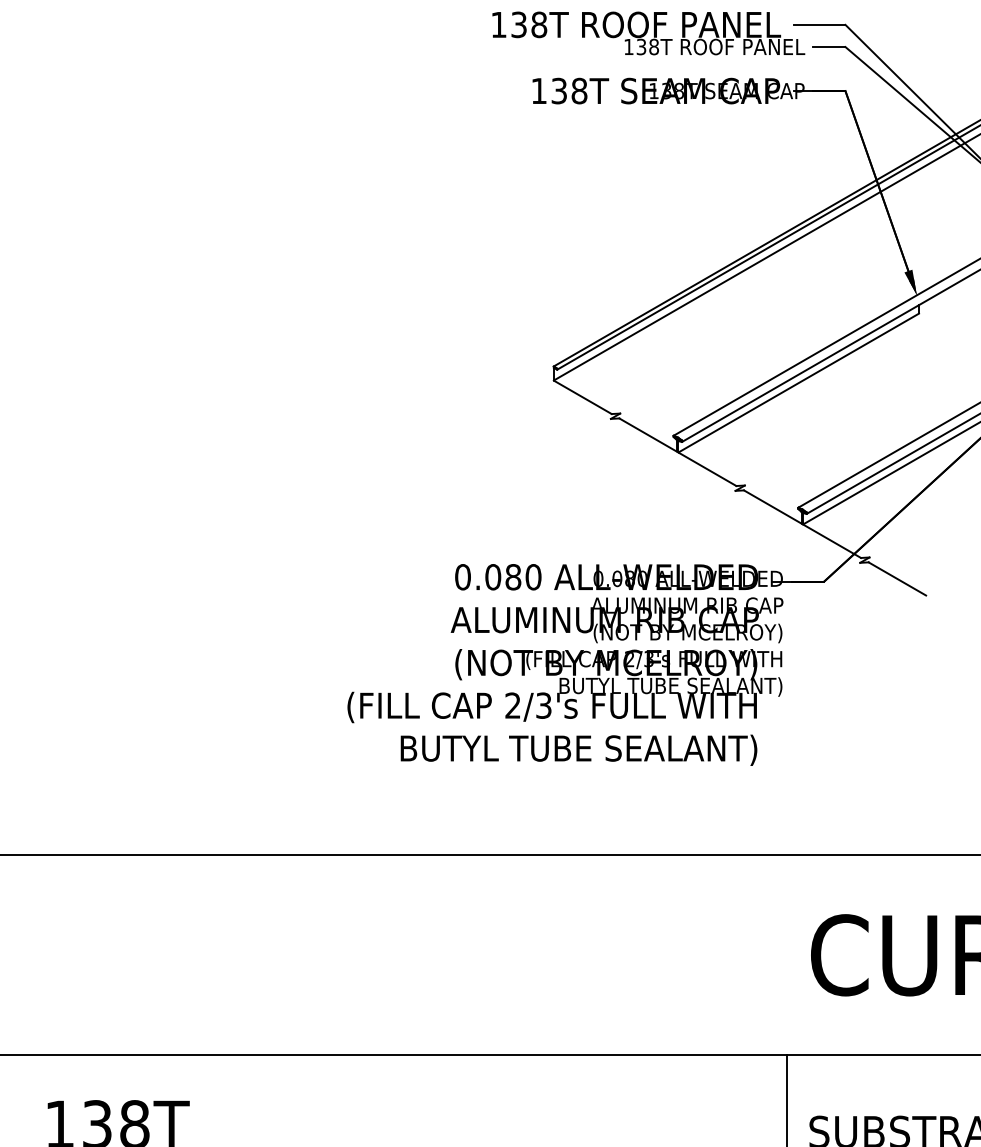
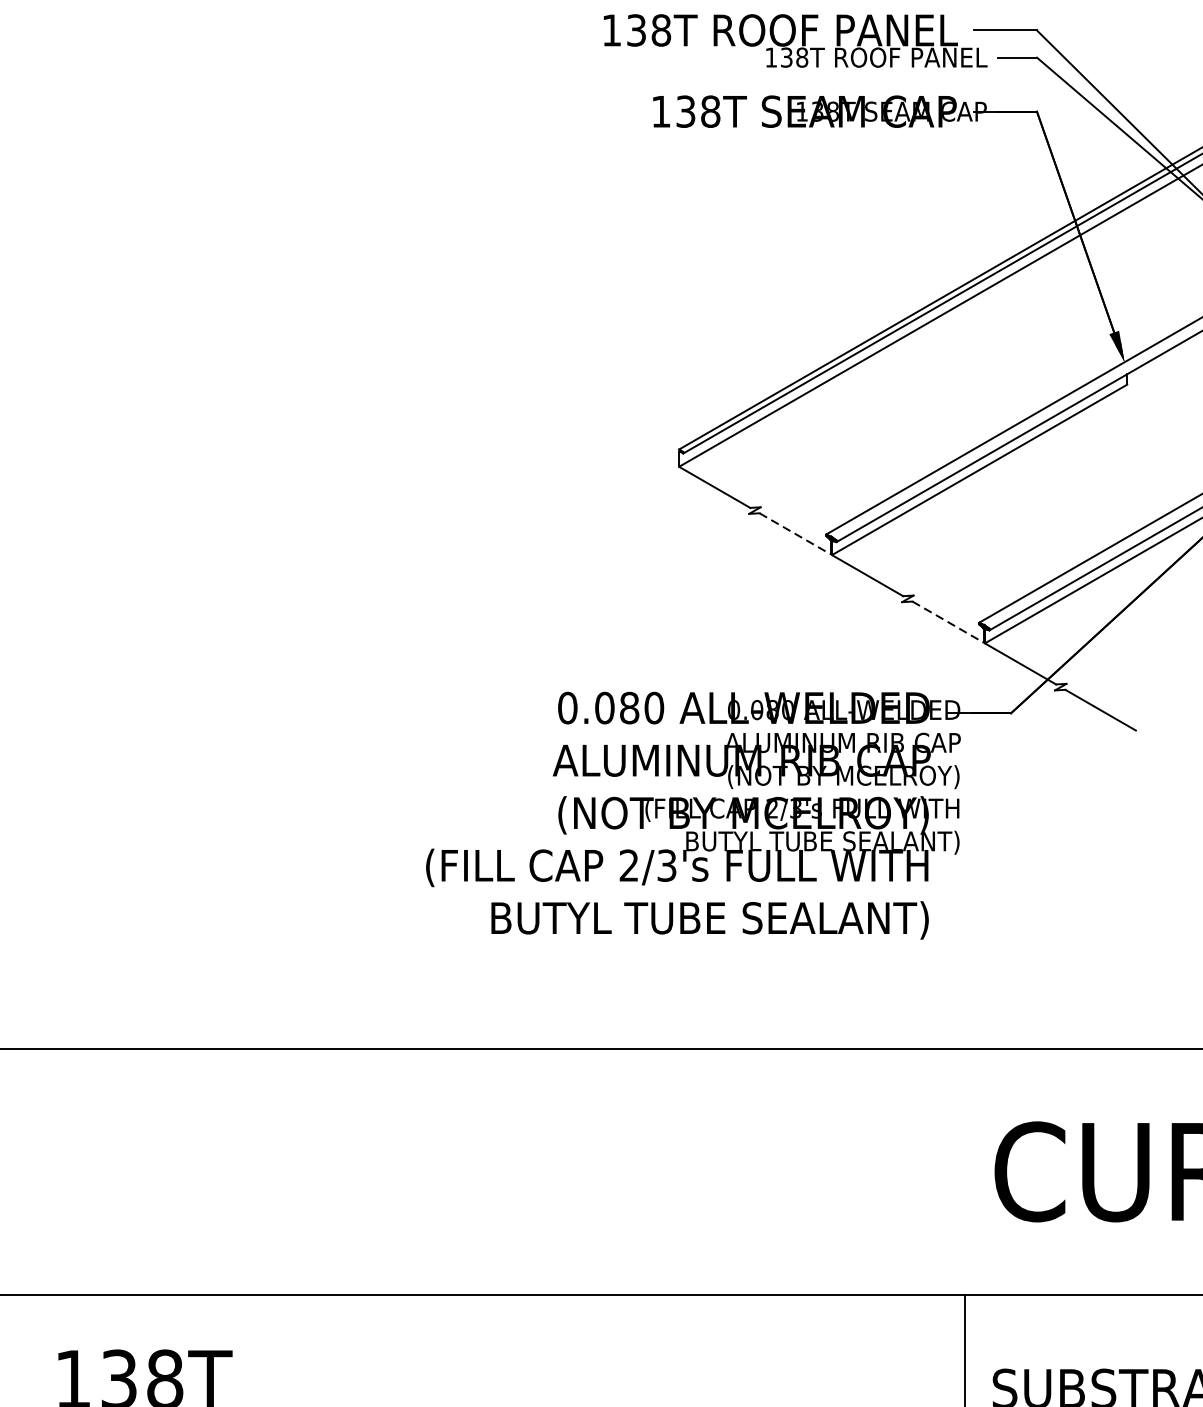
line: (648, 435) -> (795, 534), solid -> dashed
line: (773, 507) -> (948, 622), solid -> dashed

